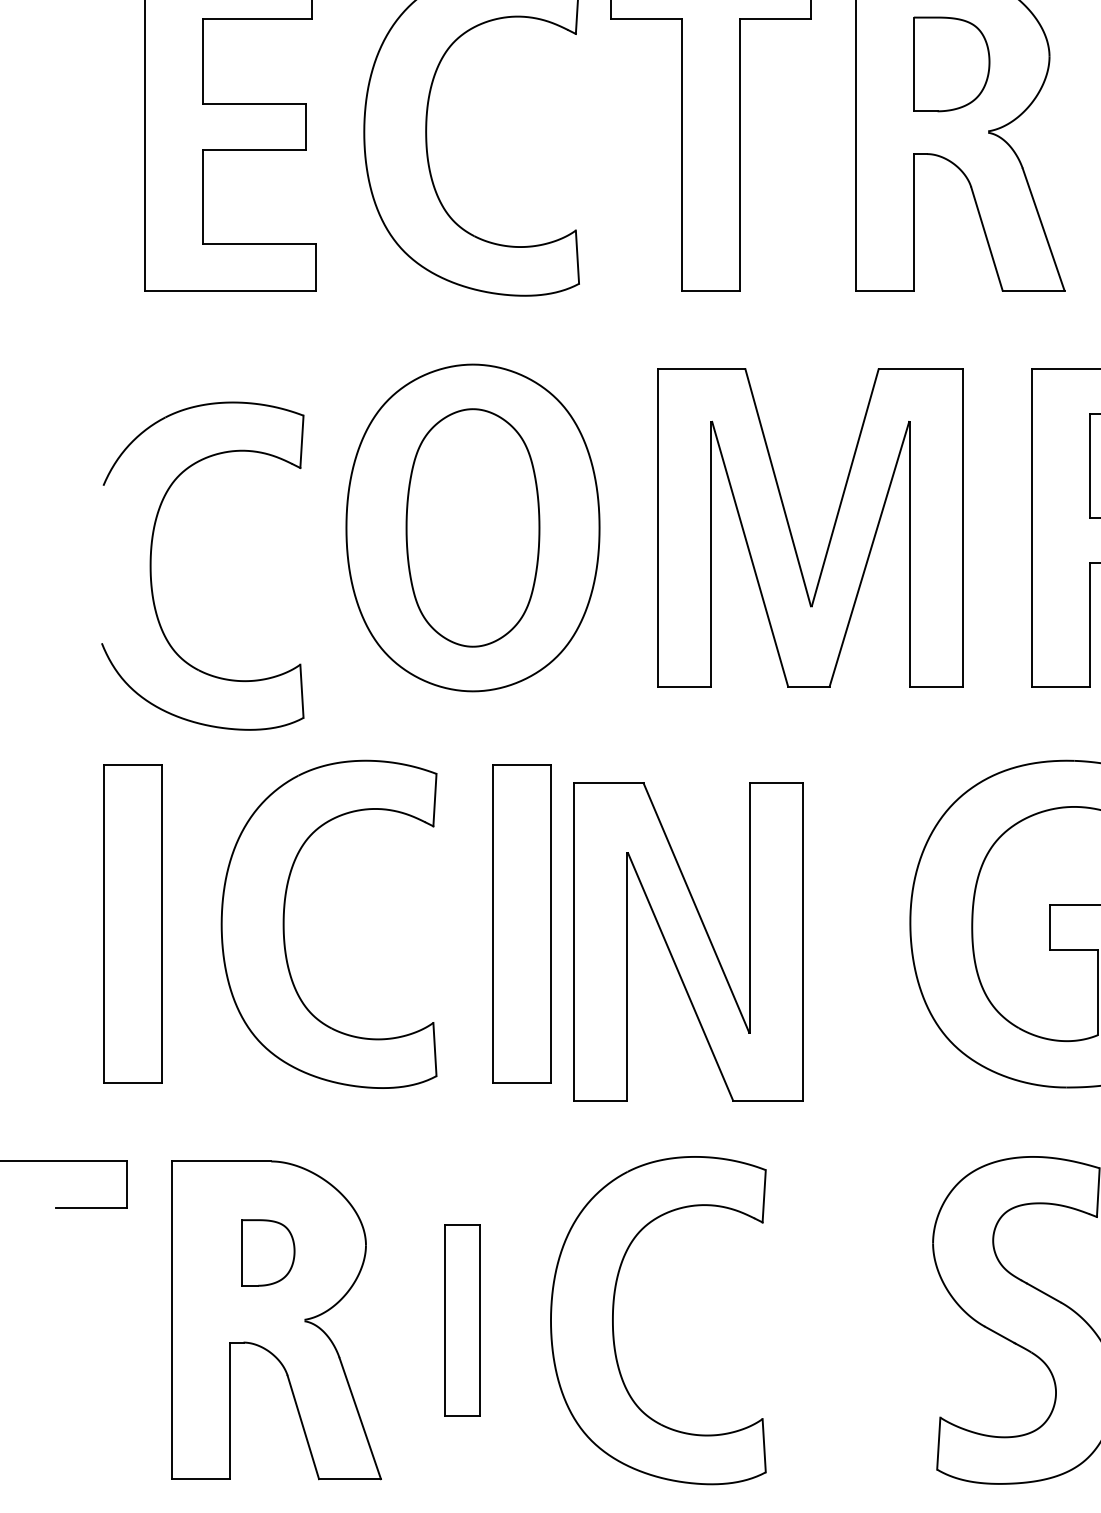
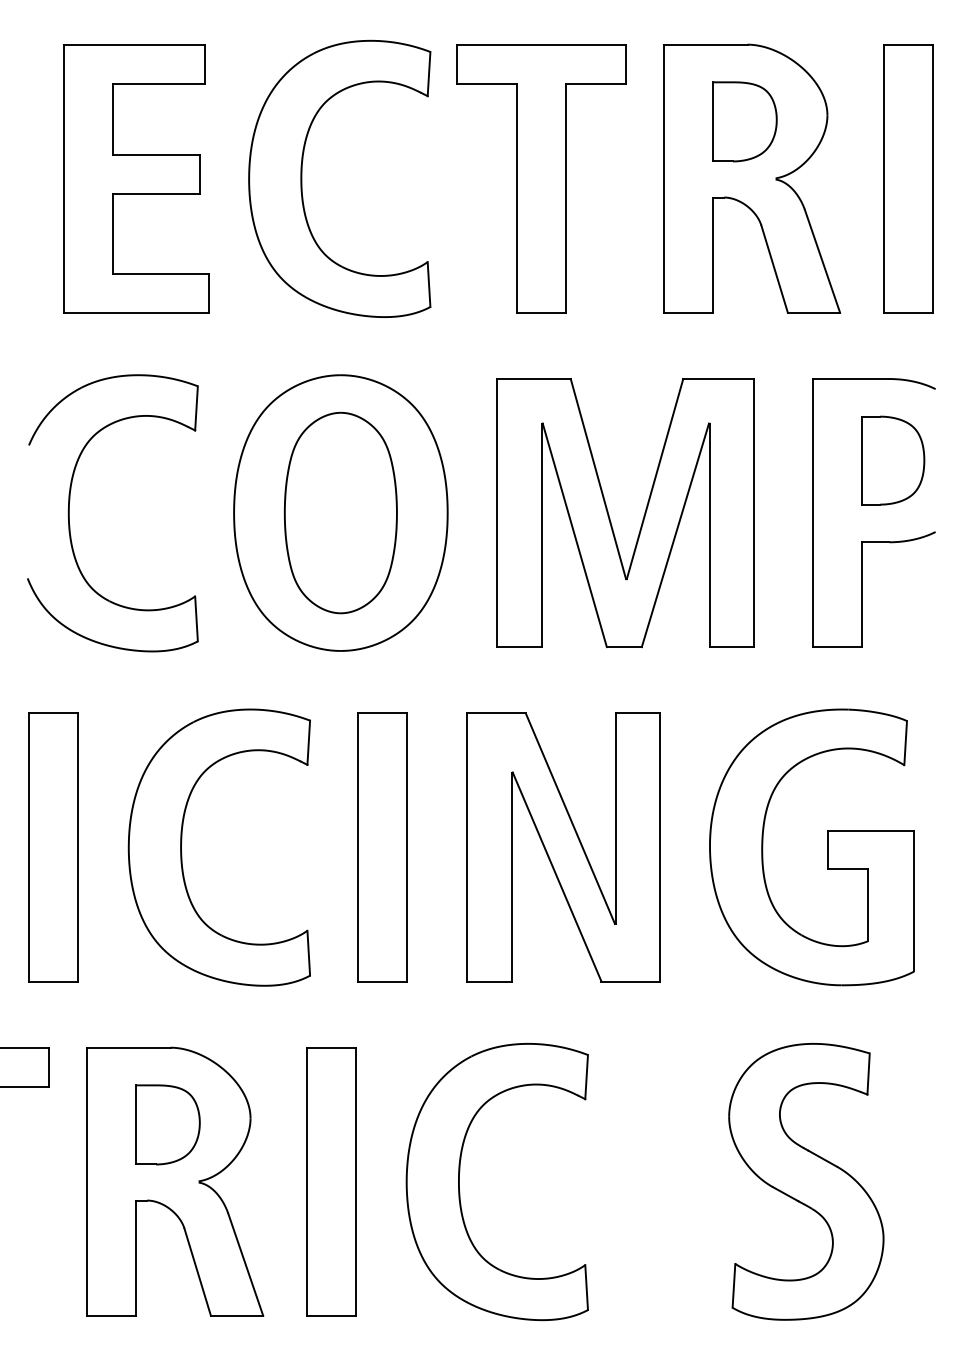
part: (151, 566) -> (69, 513), moved
part: (688, 942) -> (563, 847), moved
part: (267, 1252) -> (167, 1124), size x1.43
part: (461, 1319) -> (331, 1181), size x1.67

